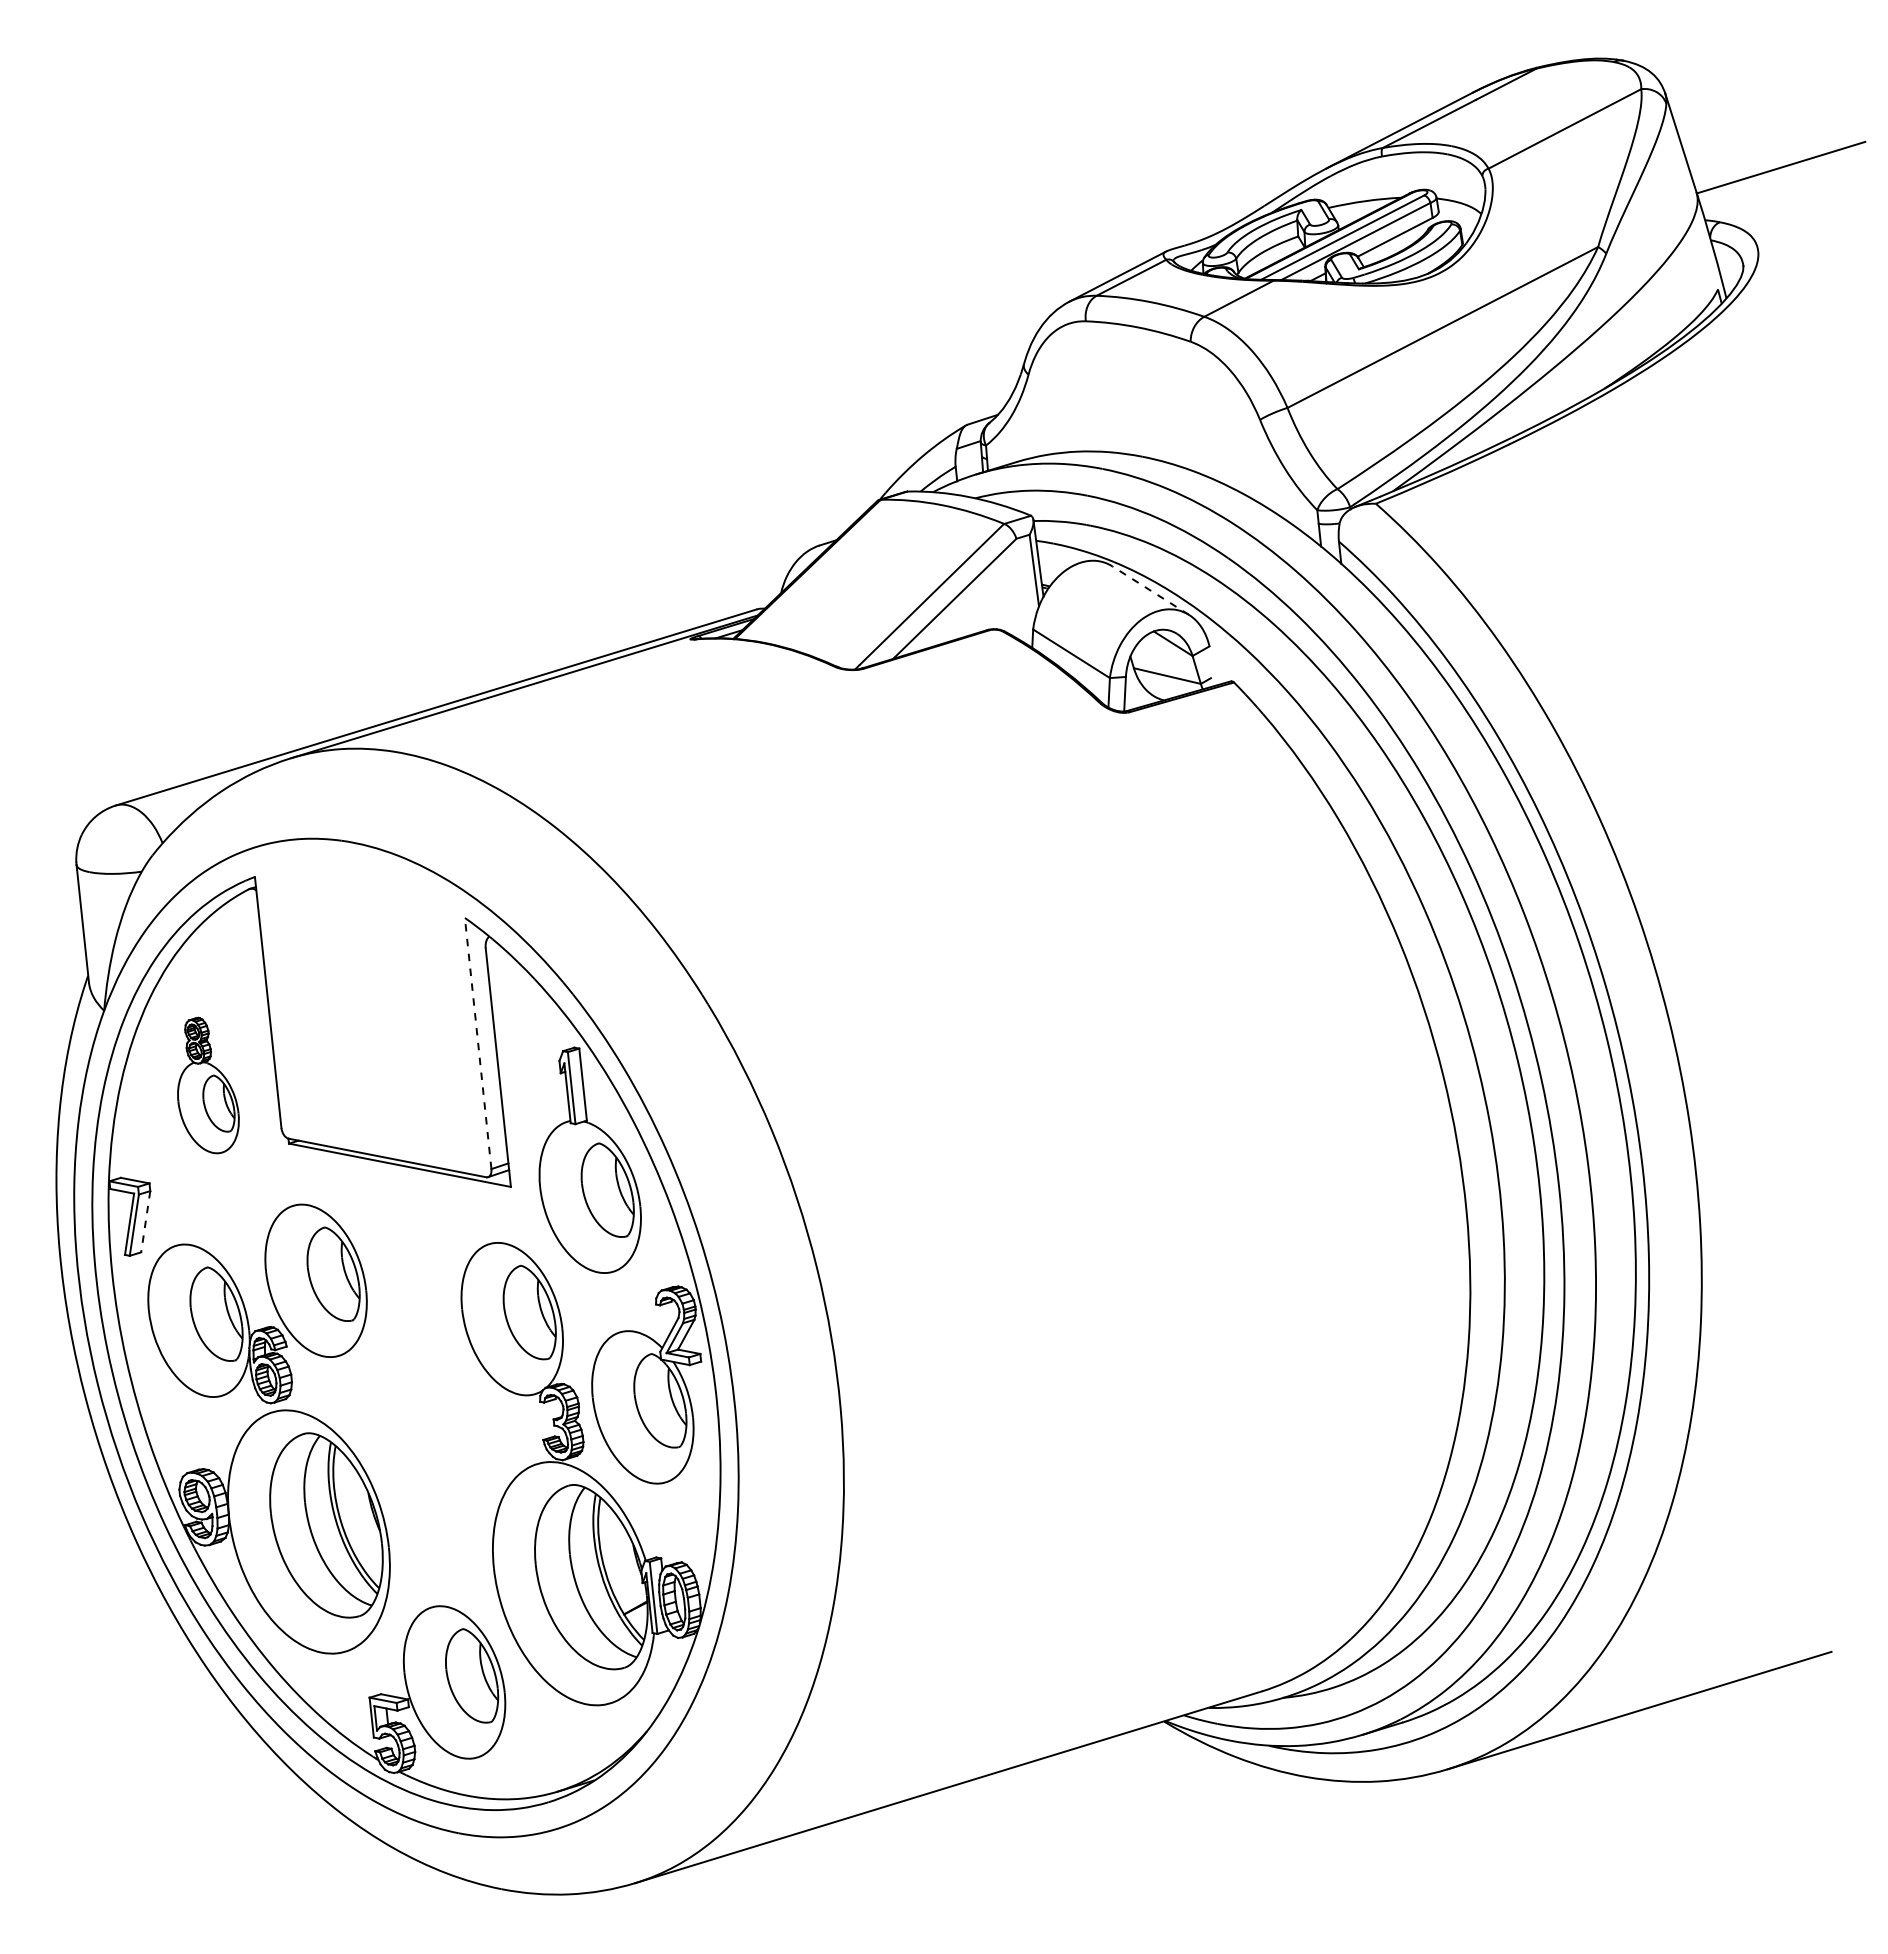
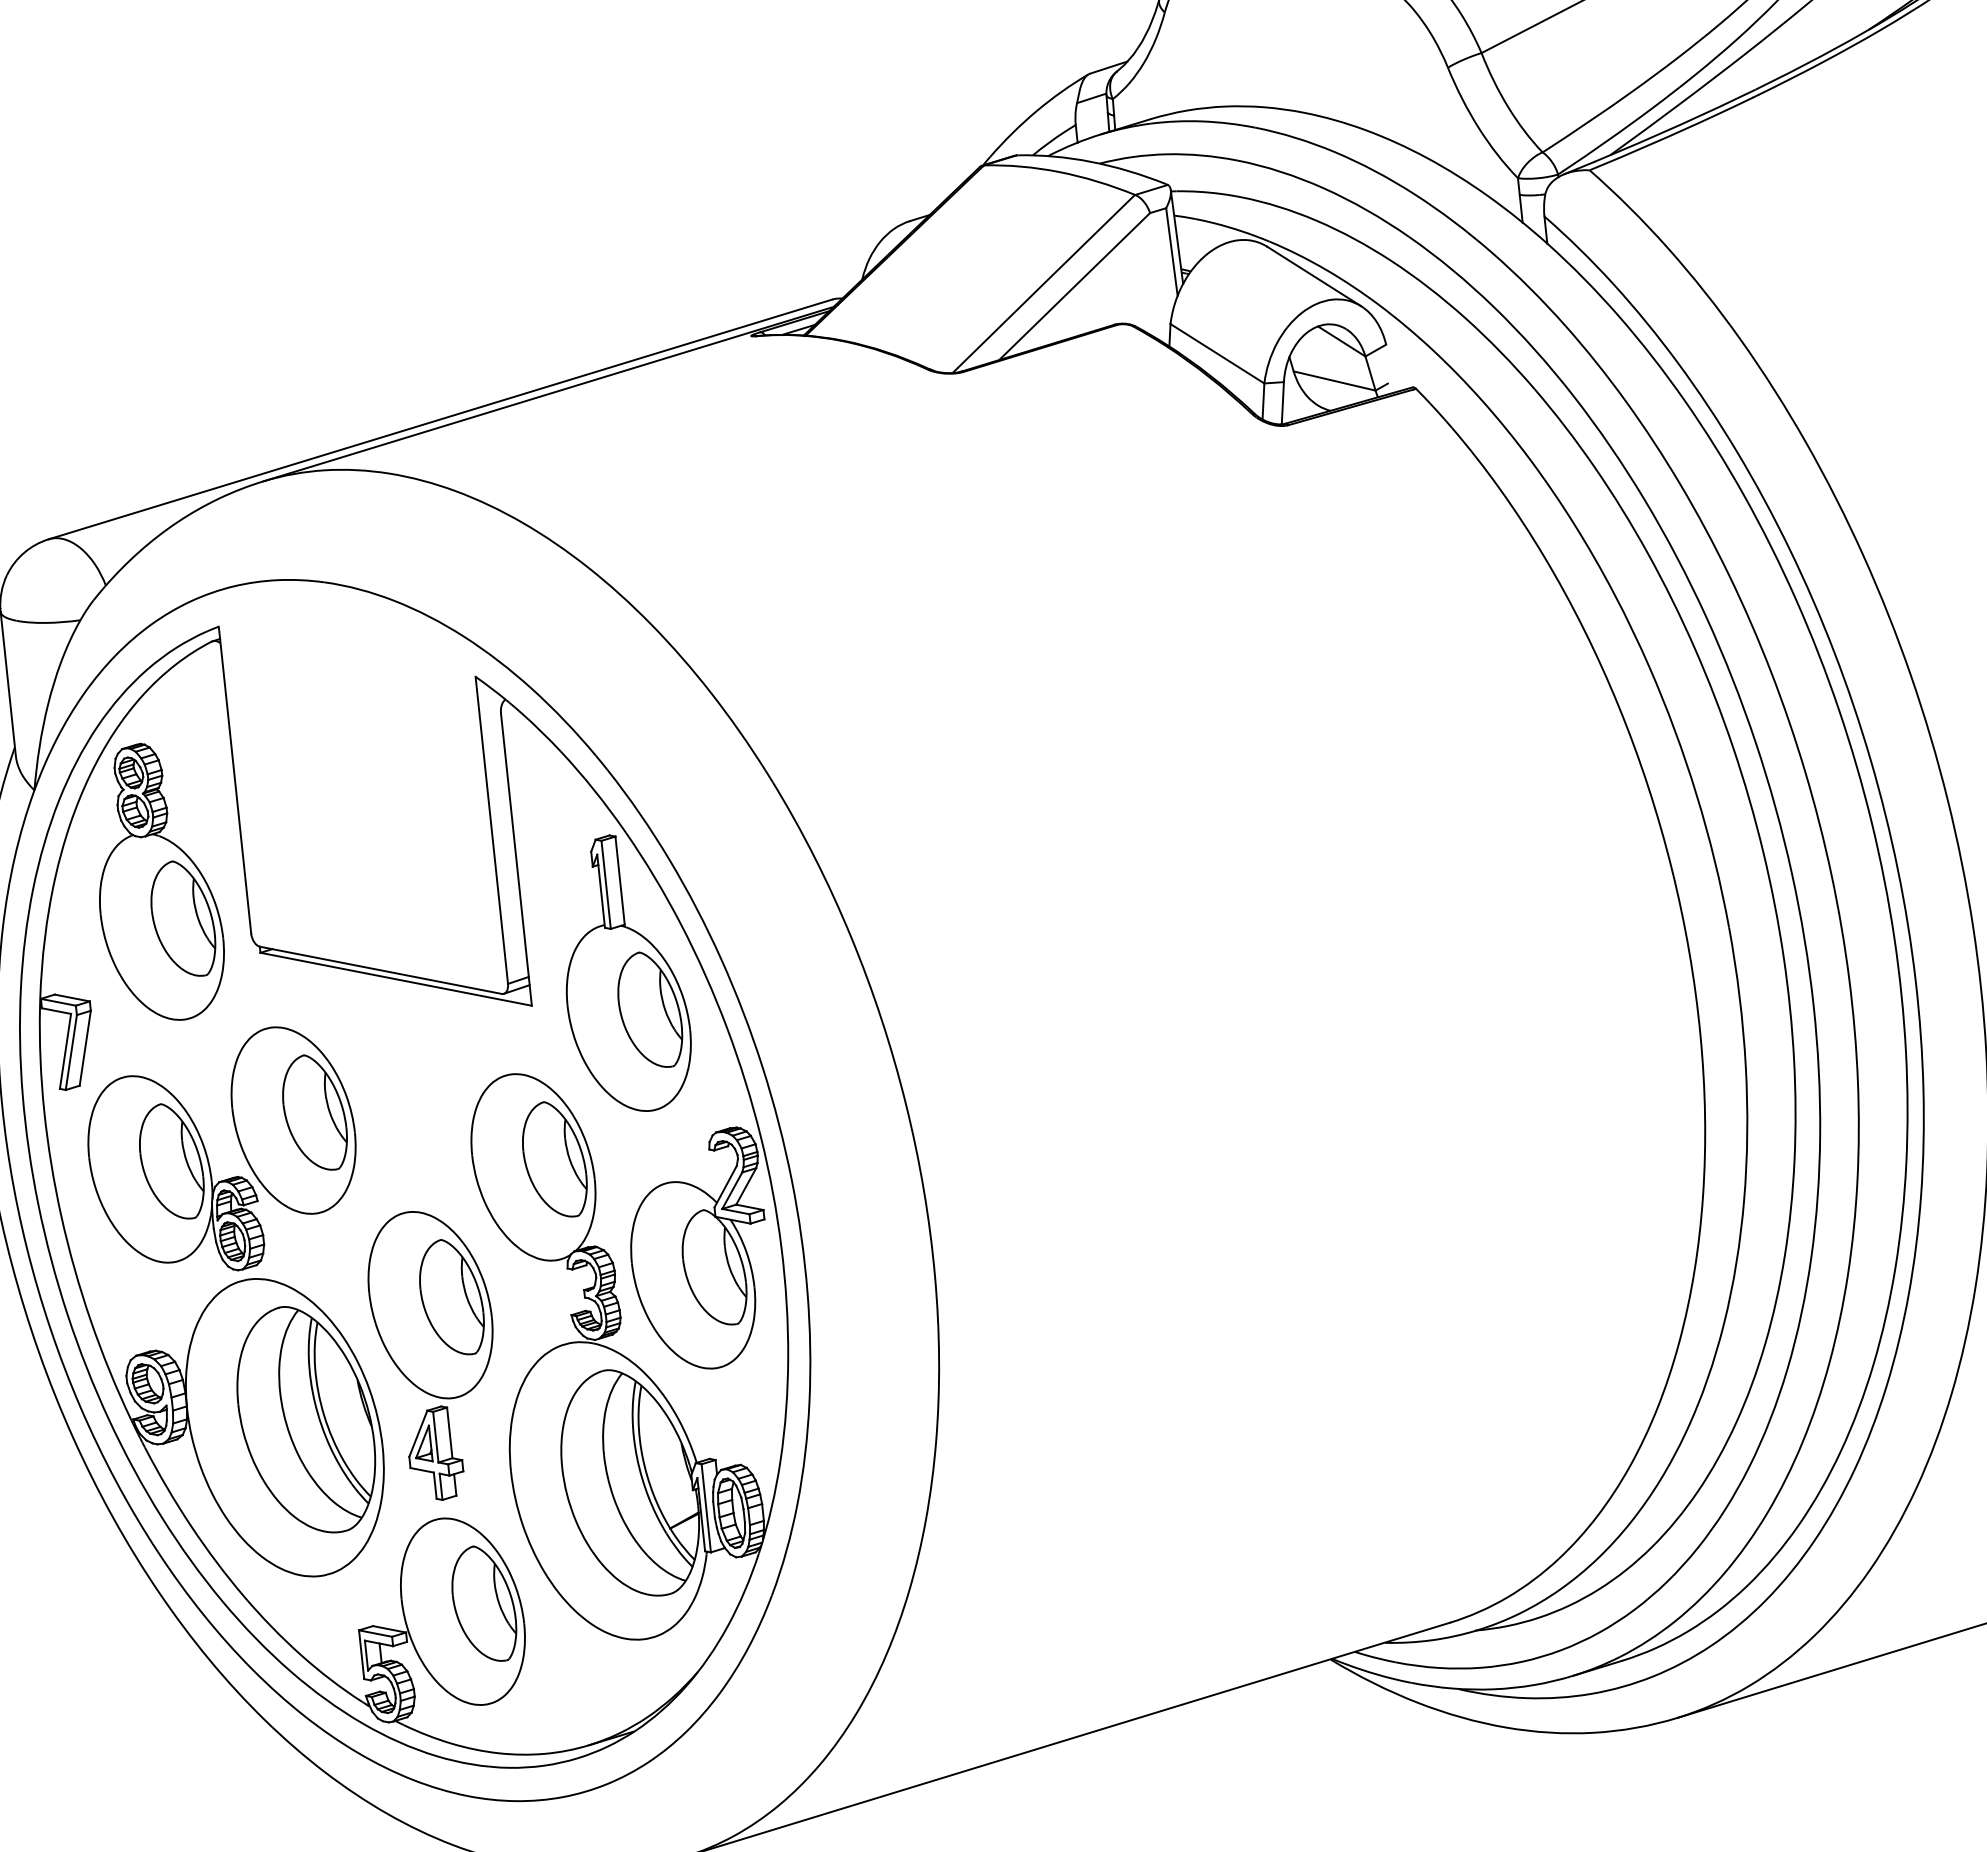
line: (1150, 590) -> (1313, 276), dashed -> solid
line: (478, 1043) -> (492, 830), dashed -> solid
part: (208, 1085) -> (162, 881), size x1.67
line: (145, 1221) -> (84, 1048), dashed -> solid
part: (427, 1473) -> (429, 1356), added

